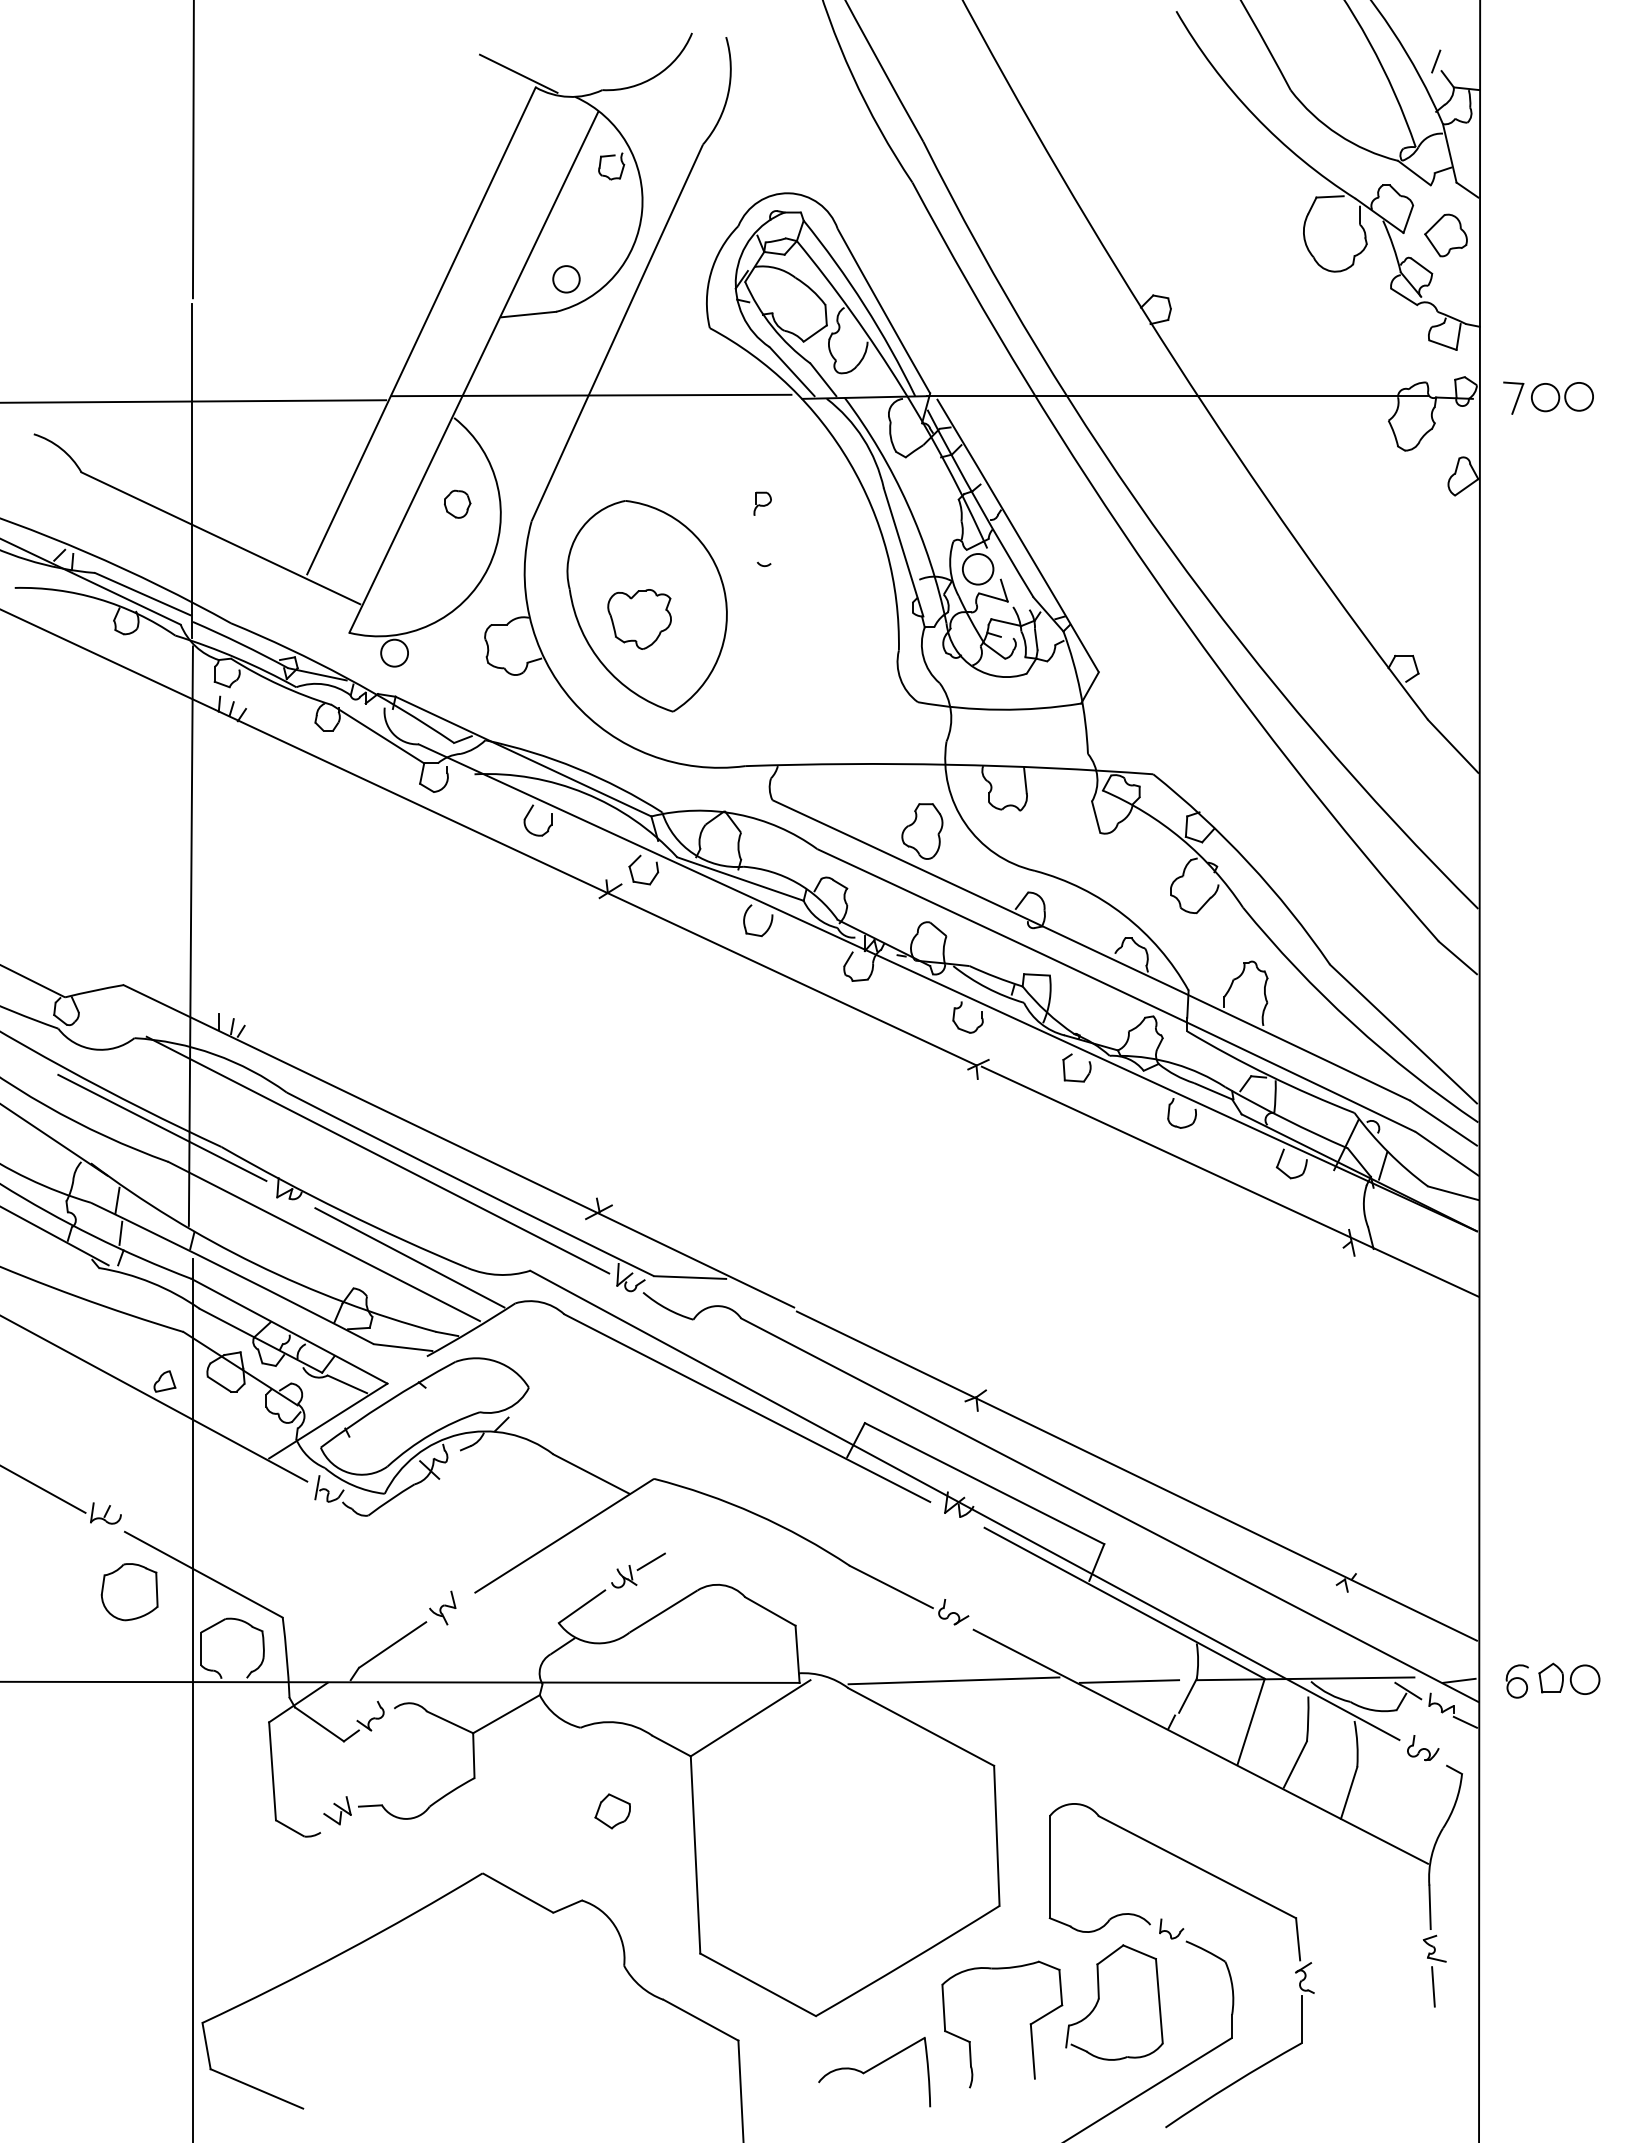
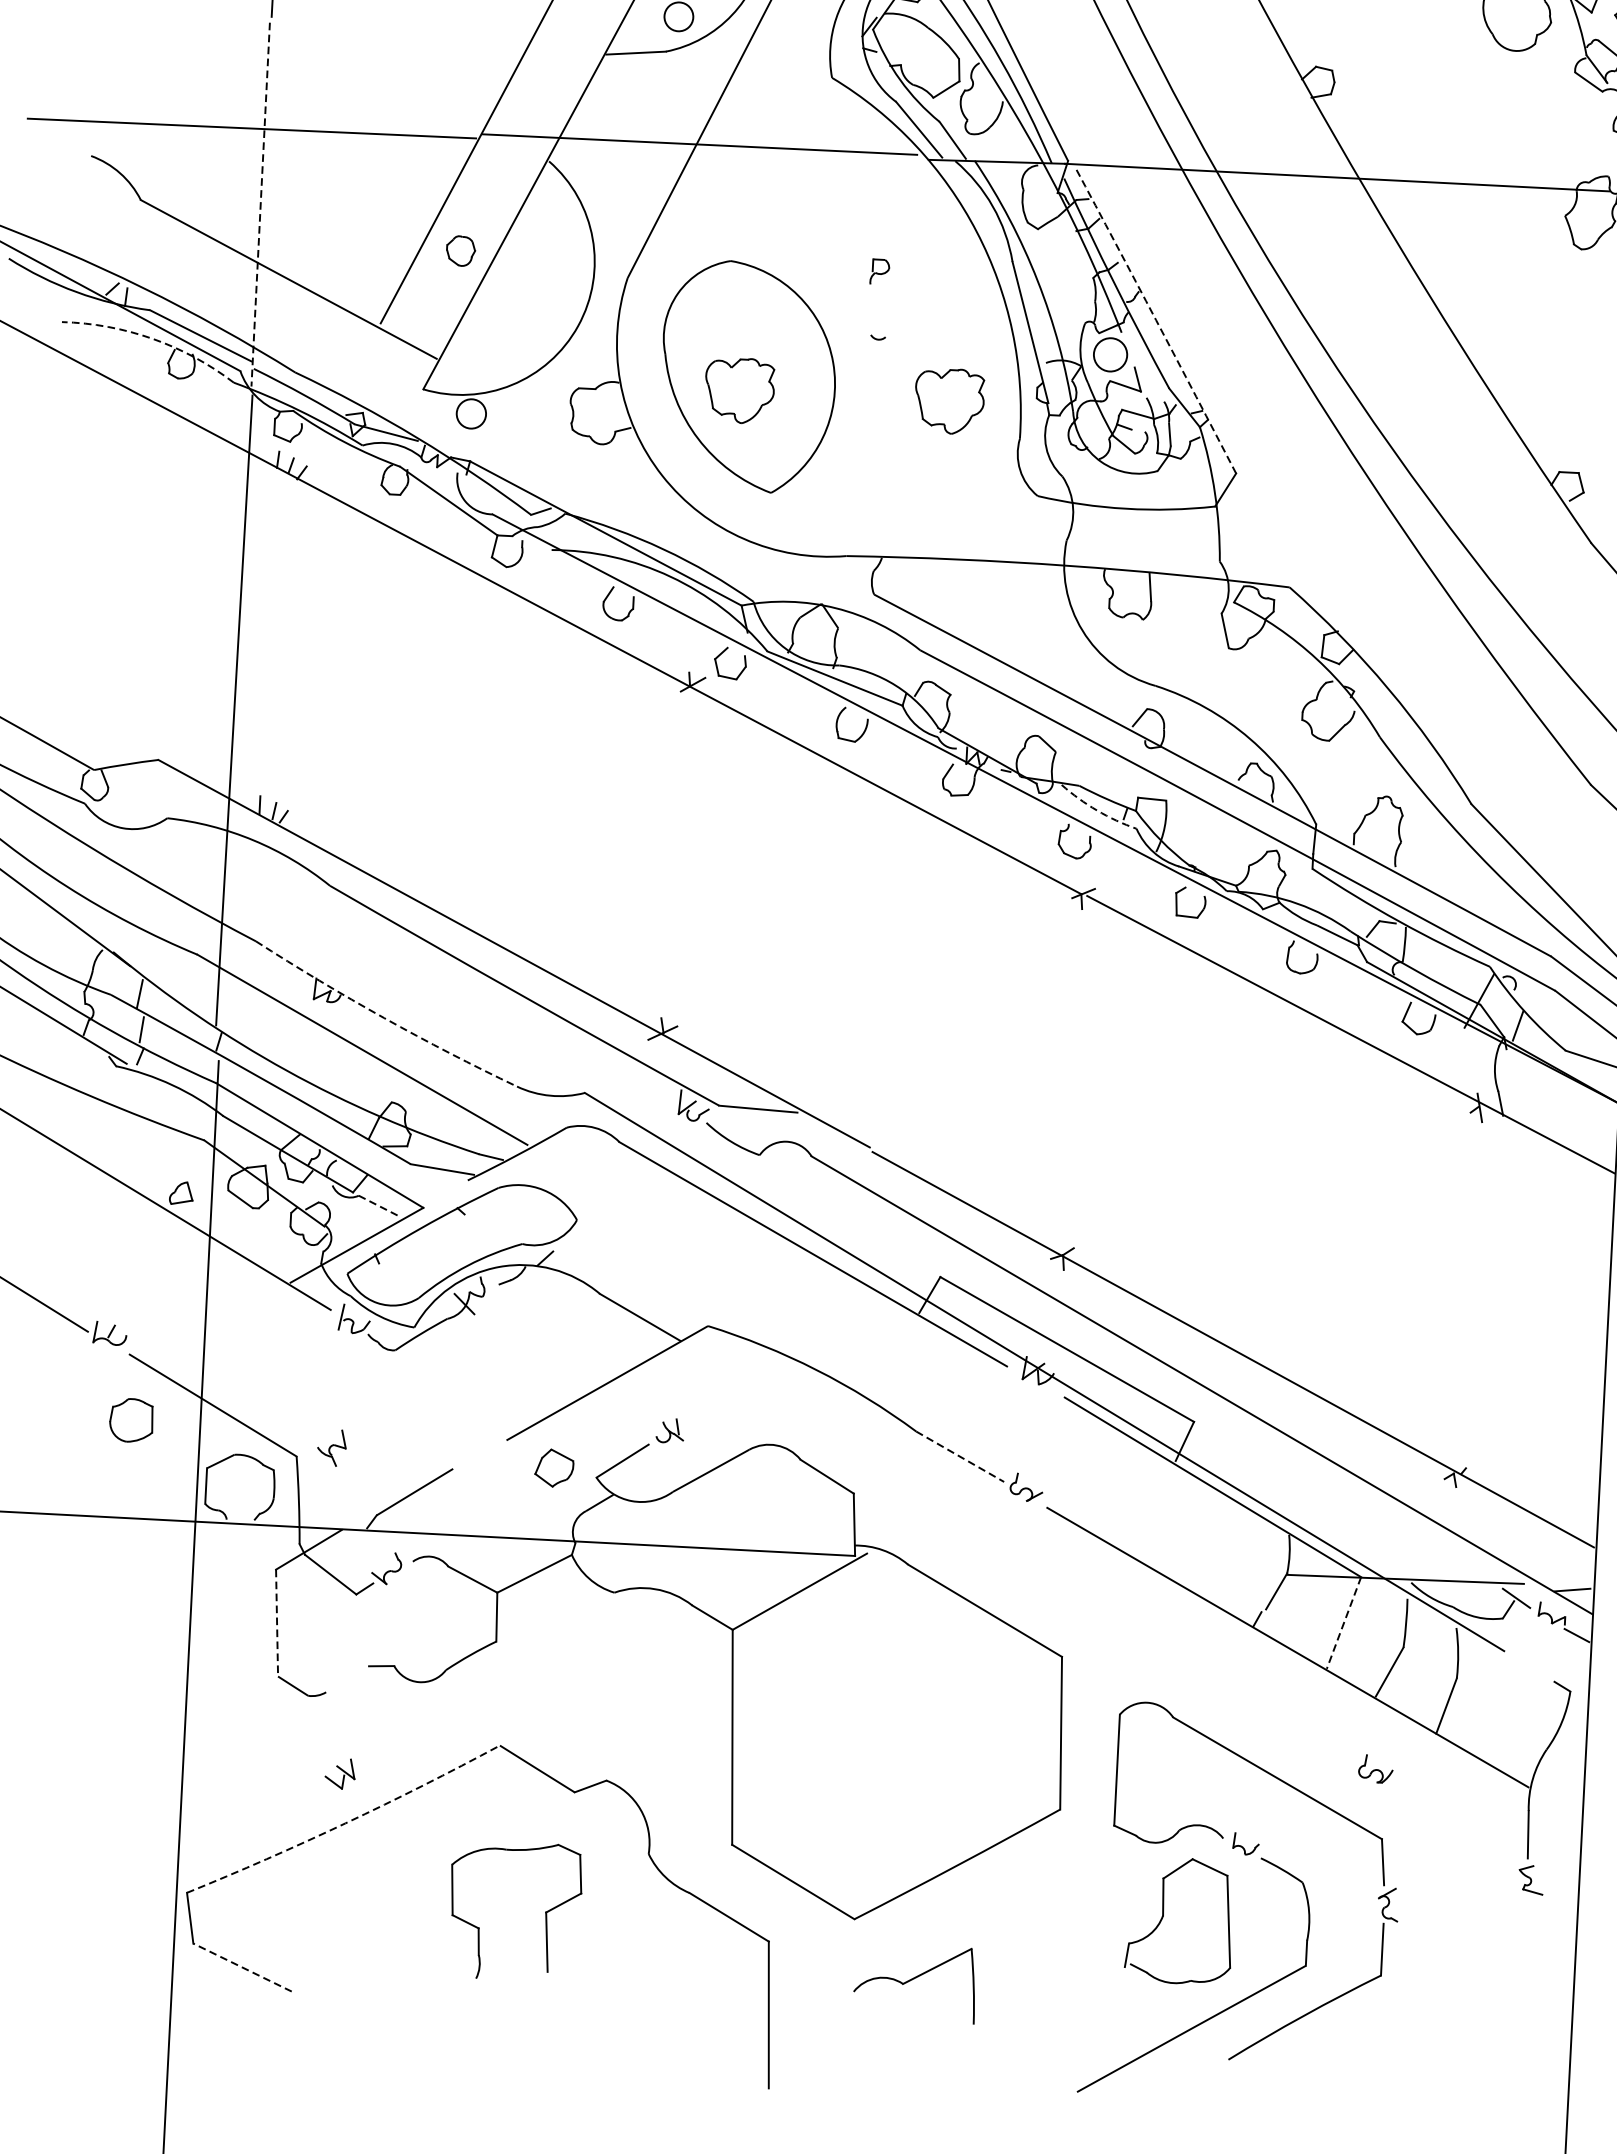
line: (191, 471) -> (260, 205), solid -> dashed
part: (457, 503) -> (461, 250), moved
arc: (1018, 535) -> (1156, 320), solid -> dashed
arc: (98, 599) -> (152, 339), solid -> dashed
part: (832, 619) -> (949, 401), added
part: (922, 831) -> (1035, 636), removed
arc: (986, 987) -> (1096, 810), solid -> dashed
line: (162, 1127) -> (192, 916), removed
line: (377, 1154) -> (425, 958), removed
arc: (342, 1211) -> (383, 1018), solid -> dashed
line: (409, 1257) -> (454, 1071), removed
line: (347, 1384) -> (379, 1206), solid -> dashed
line: (650, 1561) -> (699, 1415), removed
line: (891, 1587) -> (960, 1457), solid -> dashed
part: (129, 1592) -> (131, 1420), size x0.7
part: (442, 1607) -> (331, 1447), moved
line: (953, 1680) -> (1022, 1561), removed
line: (1129, 1681) -> (1213, 1572), removed
line: (1251, 1721) -> (1344, 1622), solid -> dashed
part: (1423, 1748) -> (1376, 1769), moved
line: (272, 1771) -> (277, 1623), solid -> dashed
part: (337, 1810) -> (340, 1773), moved
part: (612, 1811) -> (554, 1468), moved
arc: (344, 1951) -> (345, 1822), solid -> dashed
line: (1433, 1986) -> (1527, 1921), removed
part: (1029, 2024) -> (544, 1912), moved
line: (256, 2088) -> (242, 1967), solid -> dashed

